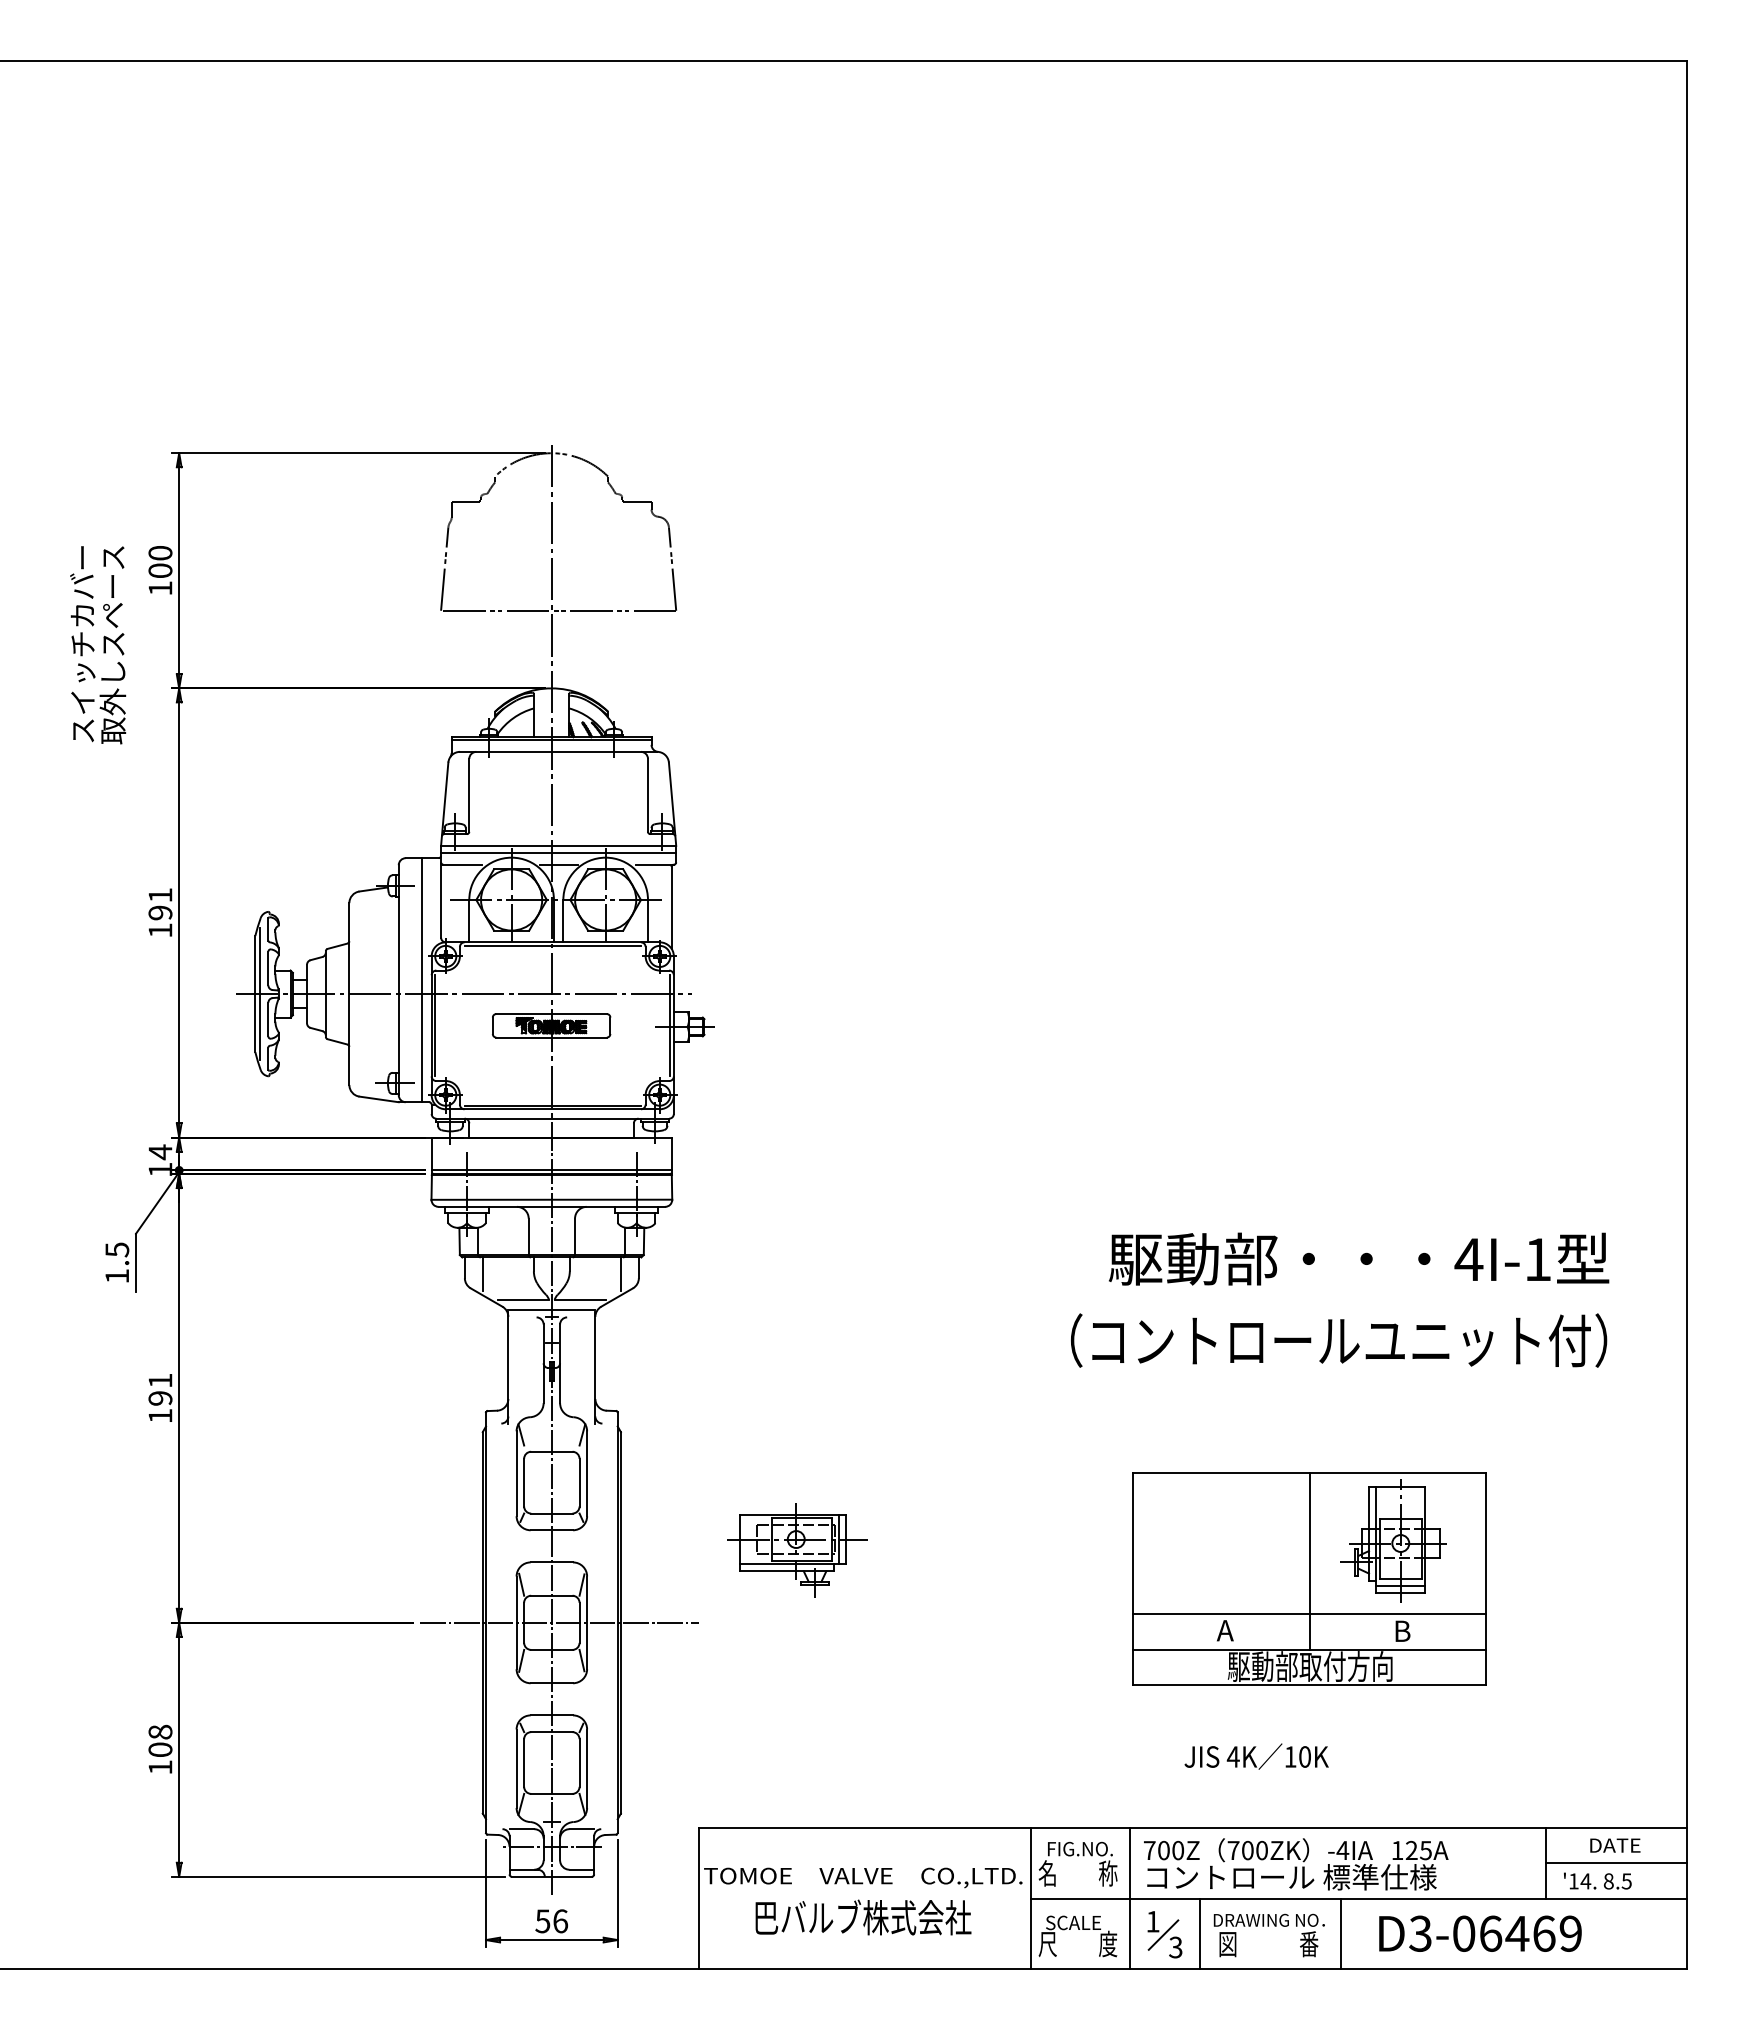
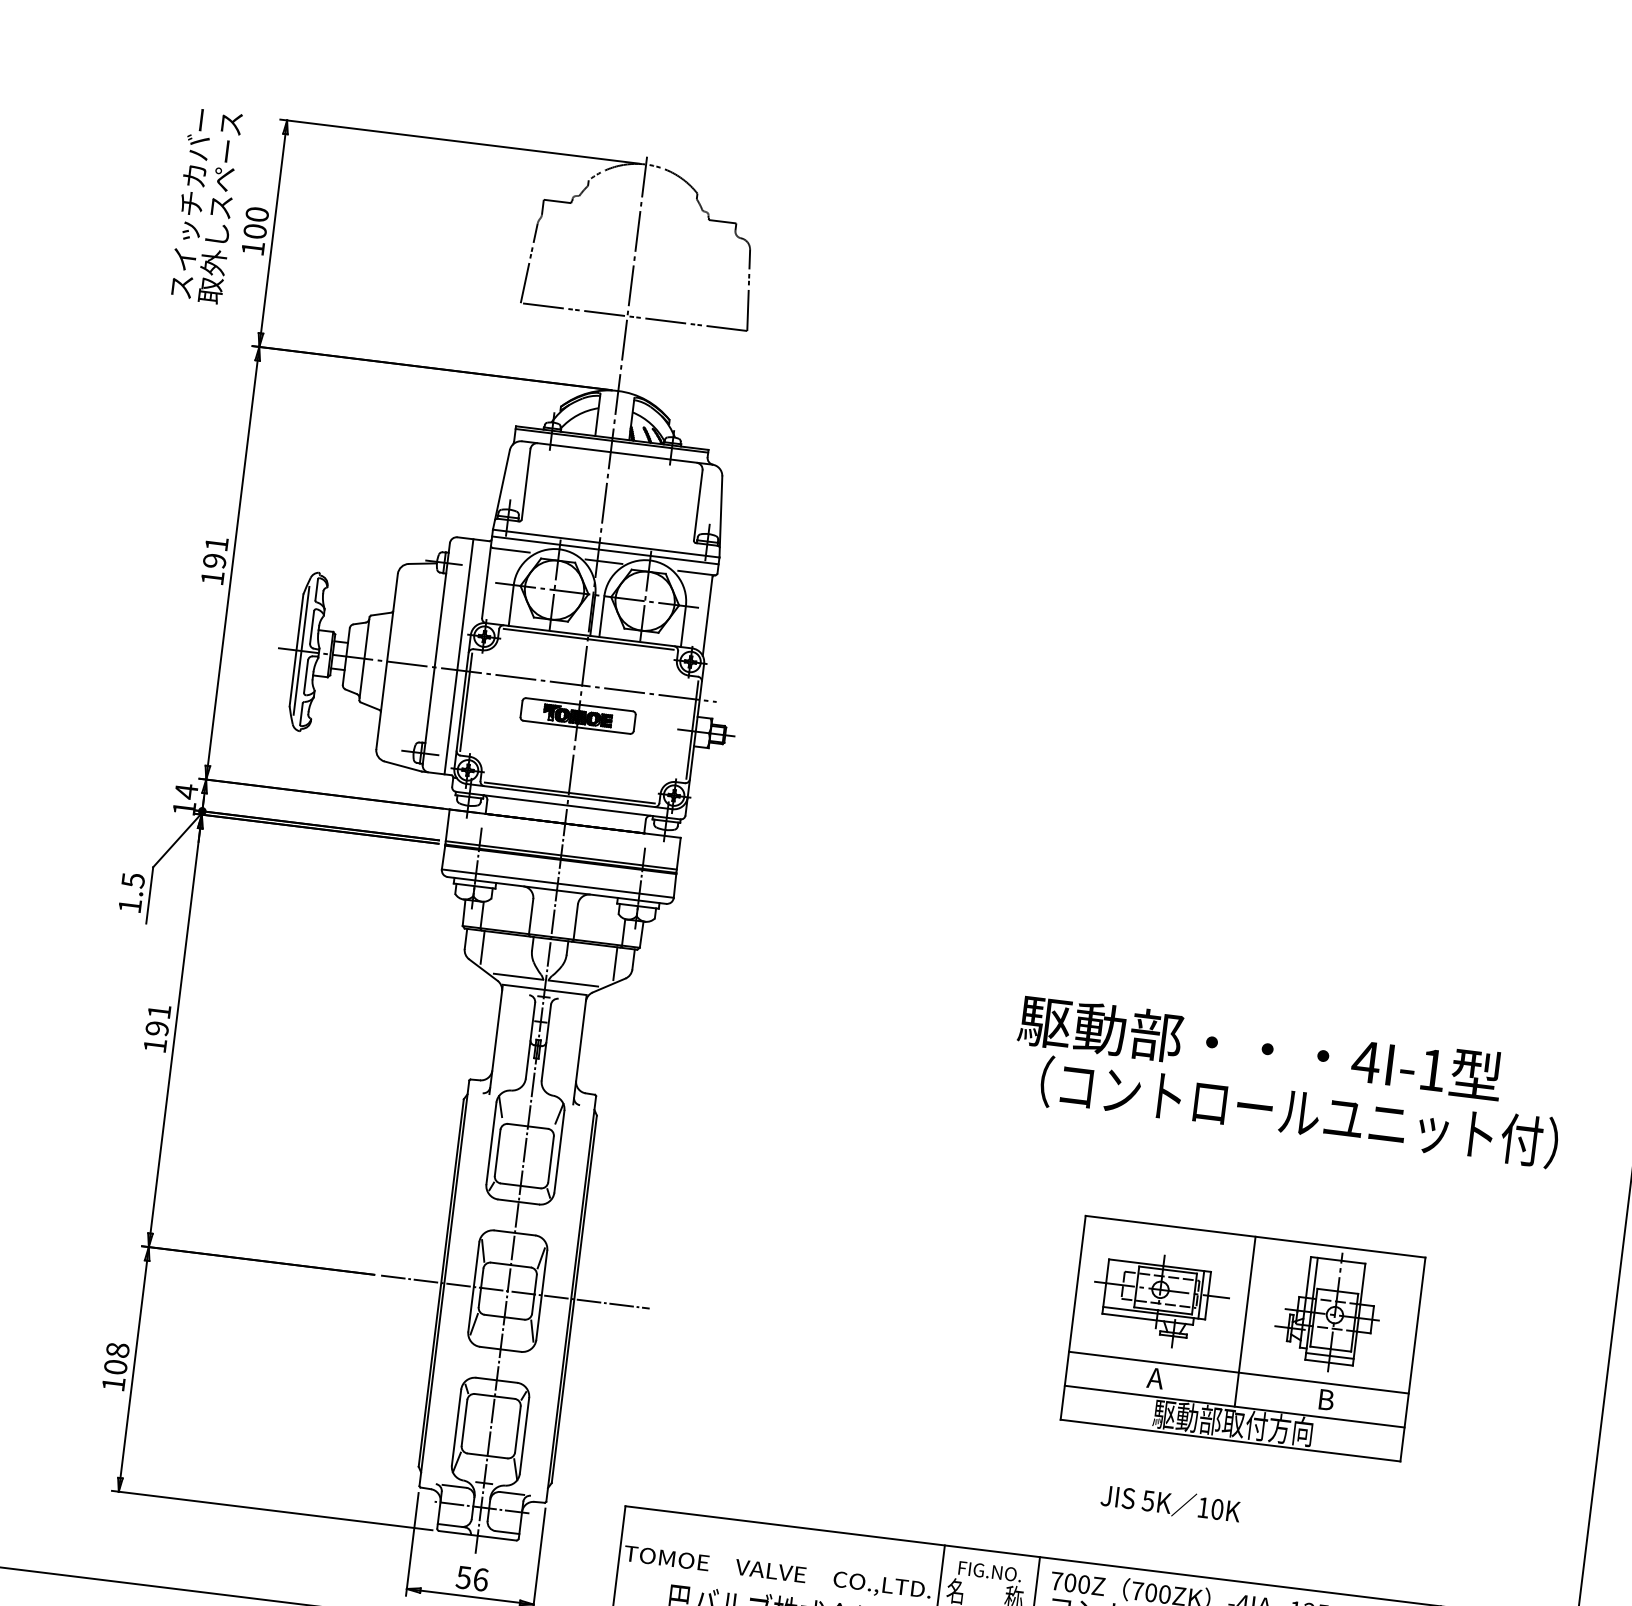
text: (98, 645) -> (206, 206), moved
text: (1359, 1258) -> (1260, 1047), moved
part: (797, 1550) -> (1160, 1300), moved
text: (1232, 1756) -> (1147, 1500), 4K -> 5K

